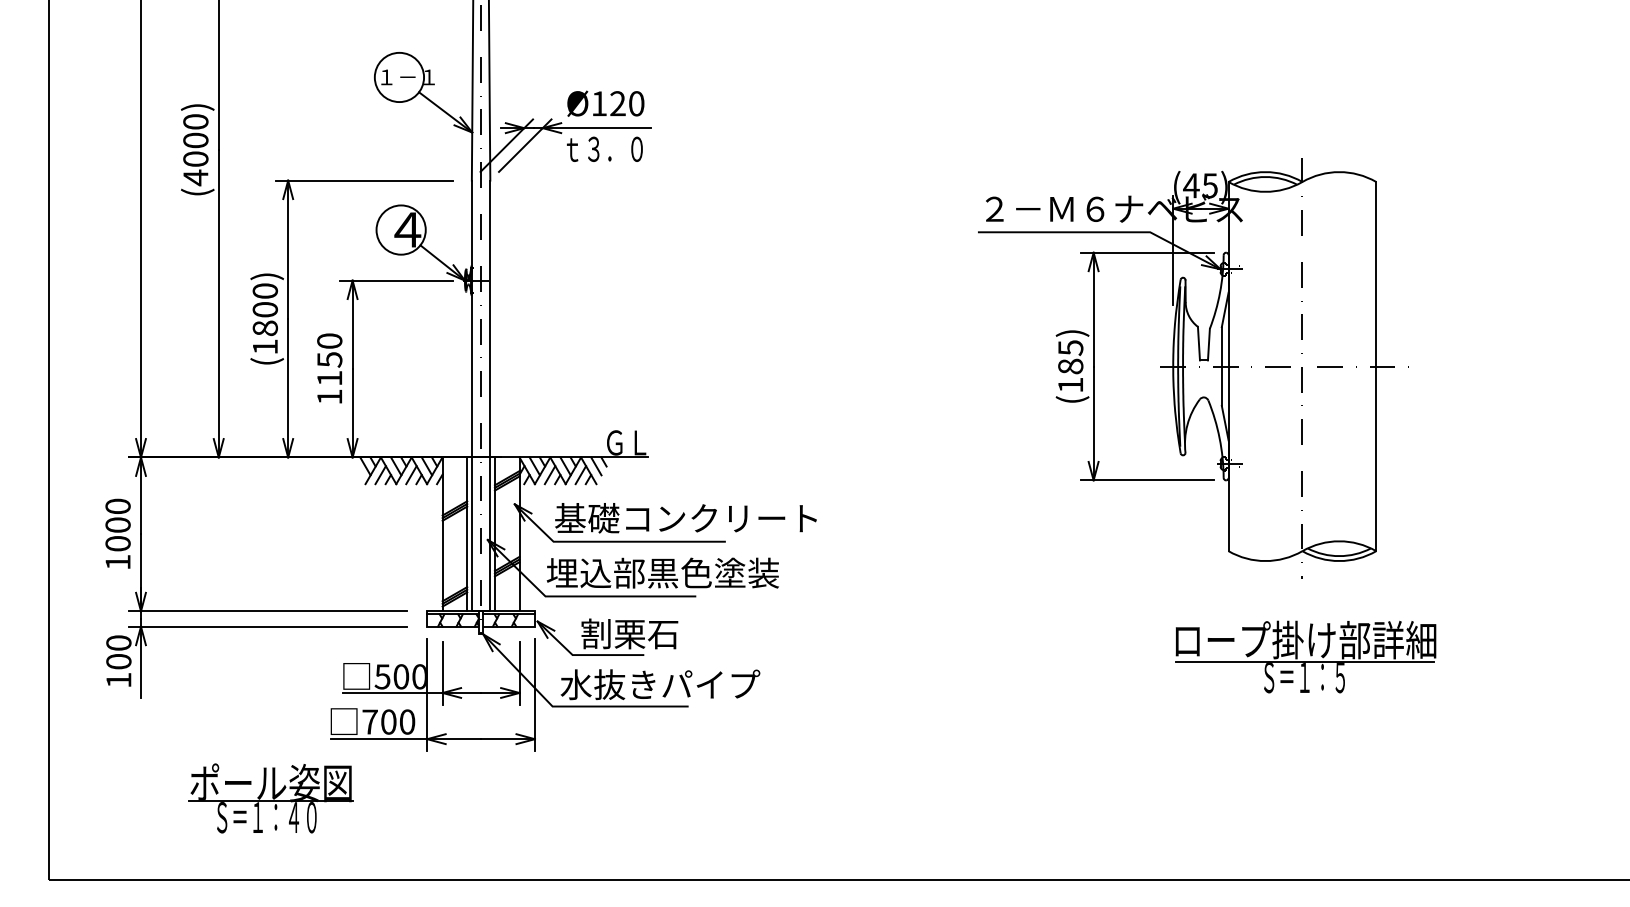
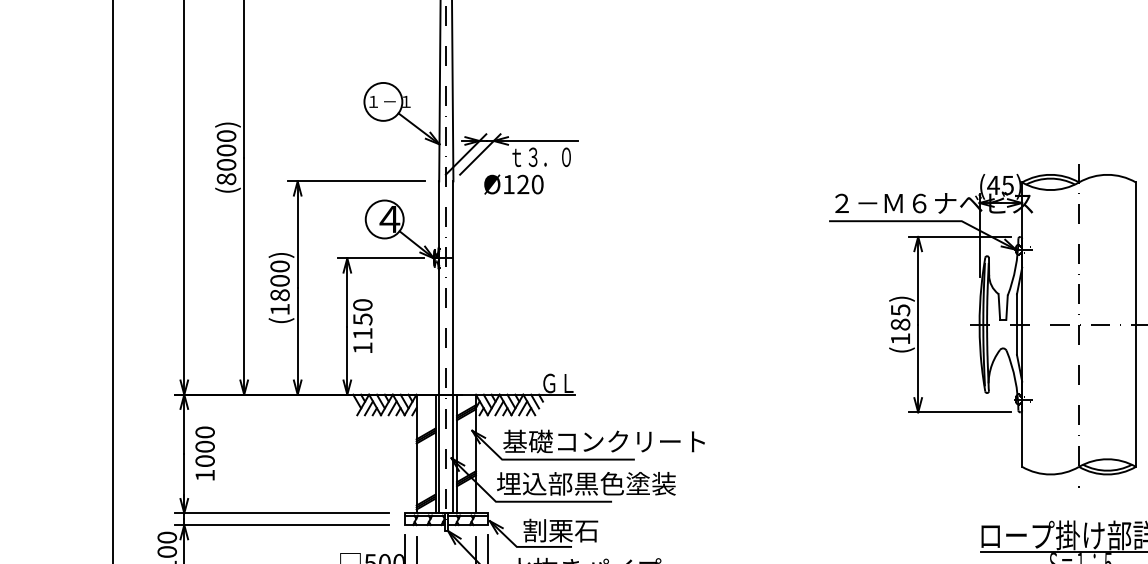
text: (605, 103) -> (513, 184), moved
text: (195, 177) -> (226, 178), (4000) -> (8000)
text: (329, 368) -> (362, 326), moved
text: (117, 533) -> (204, 453), moved

